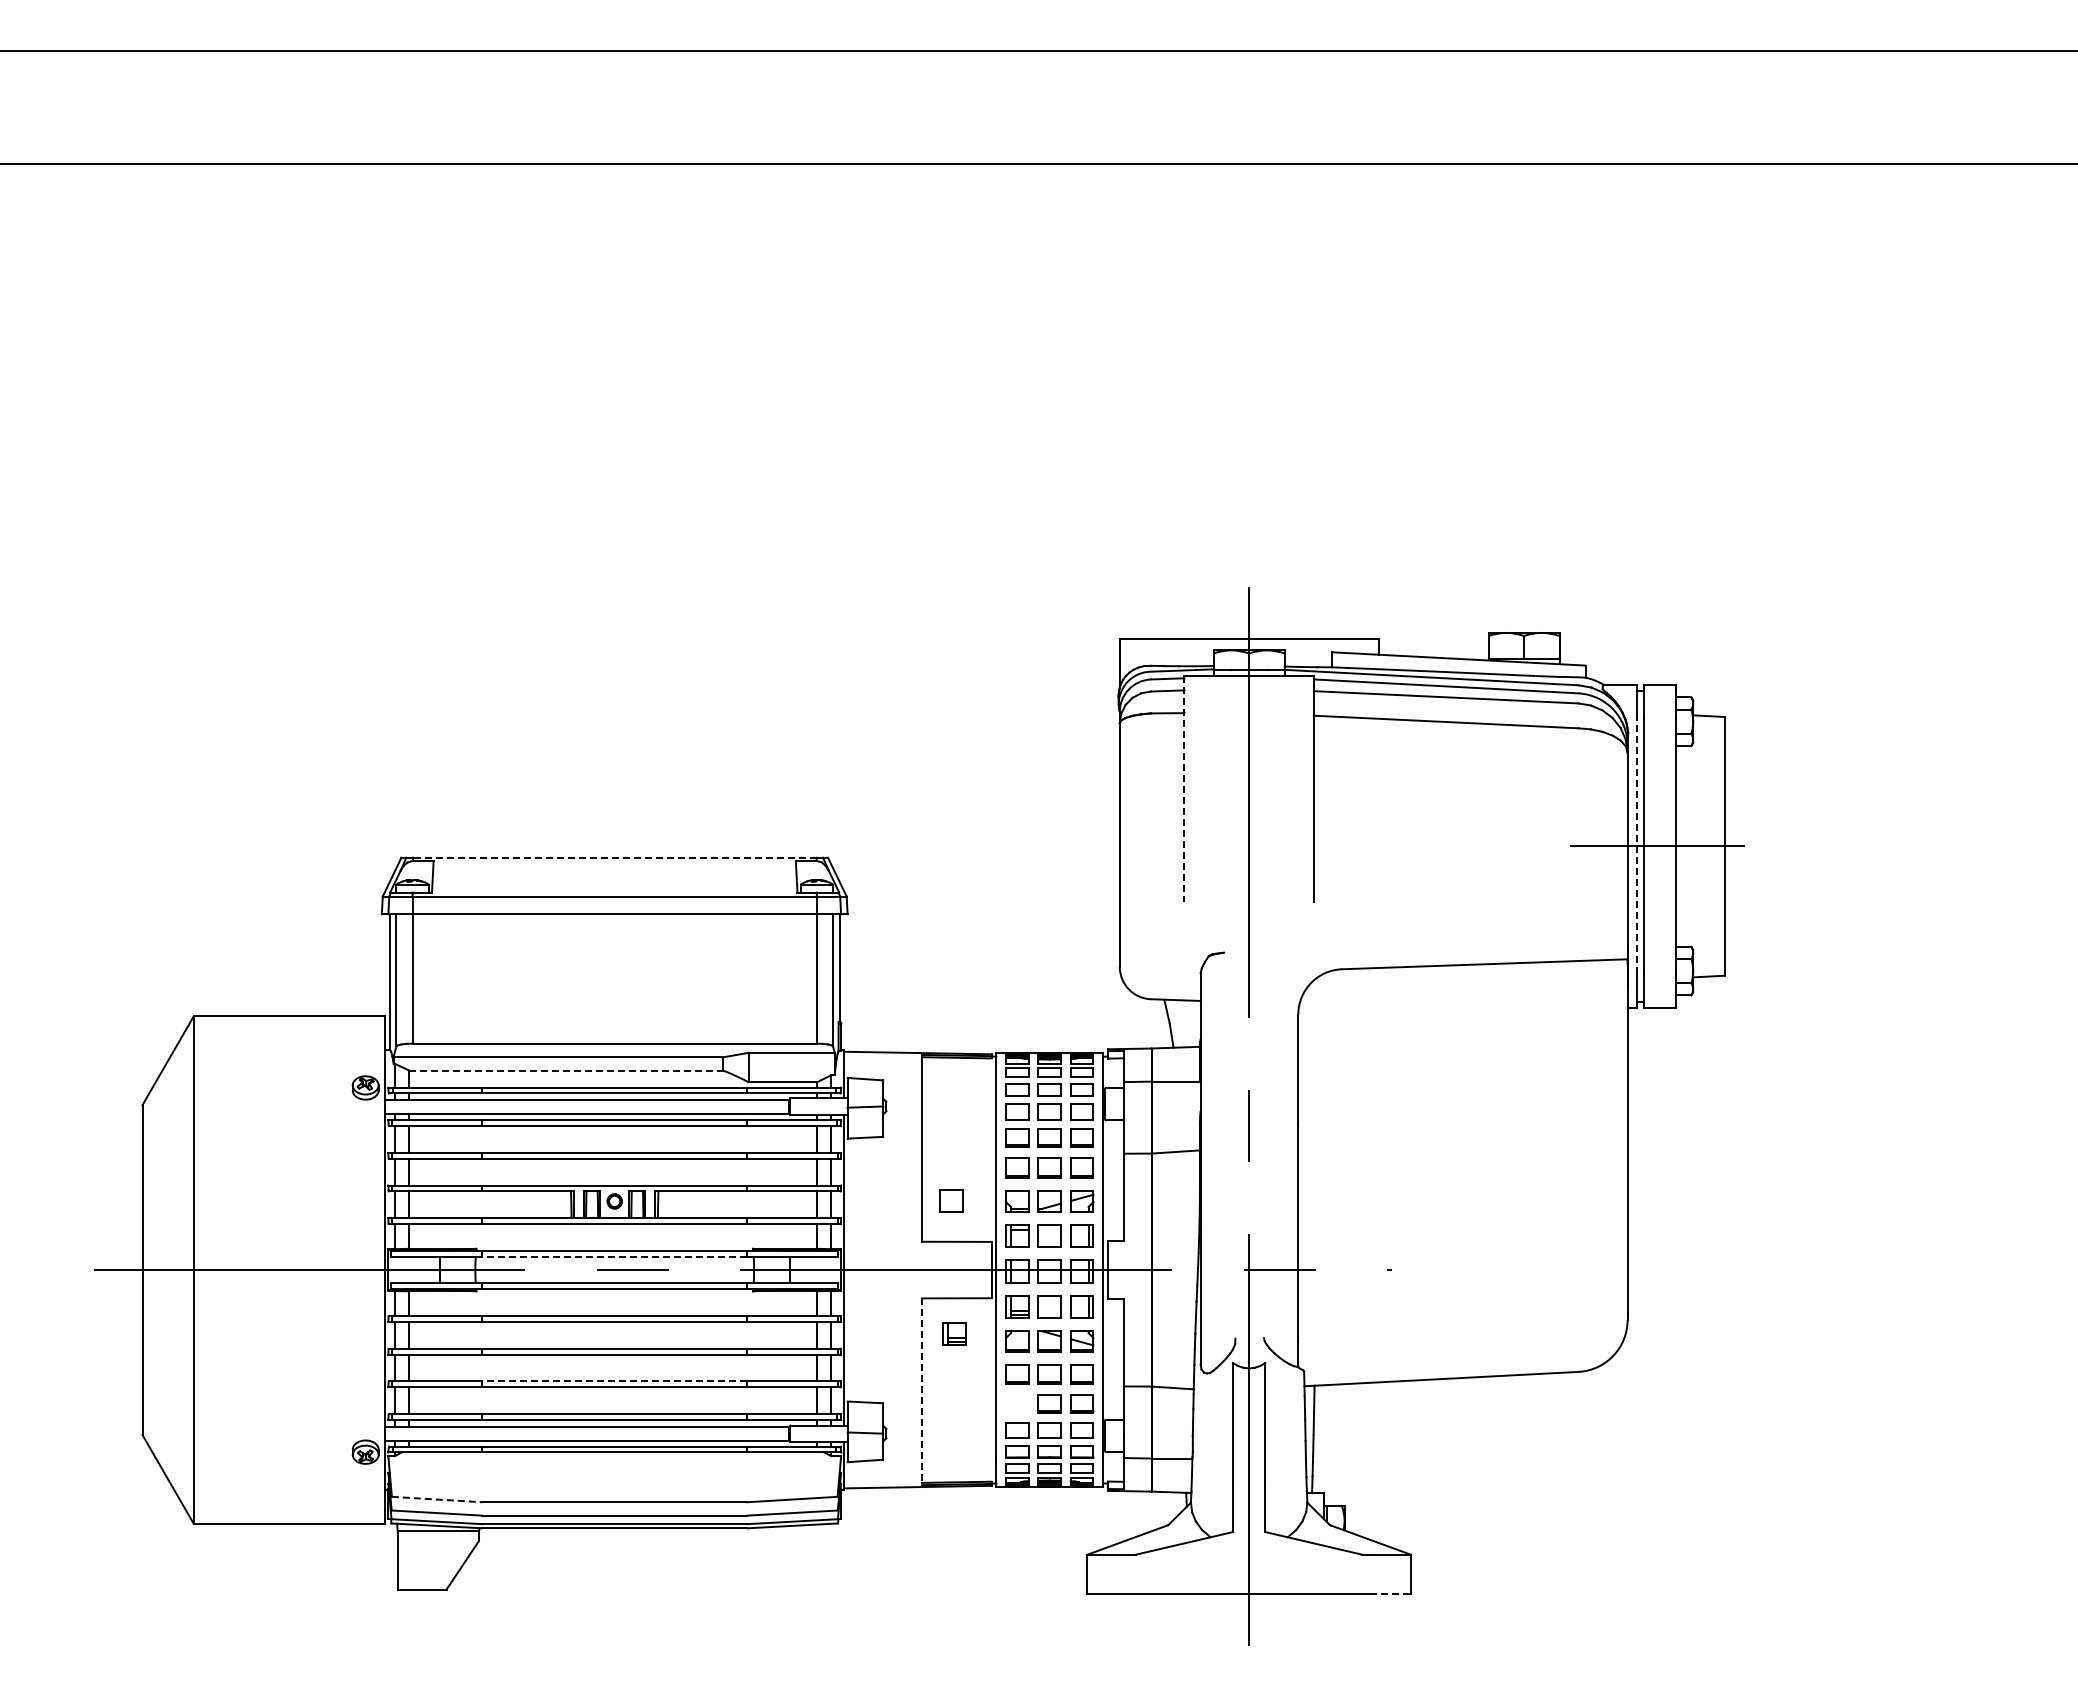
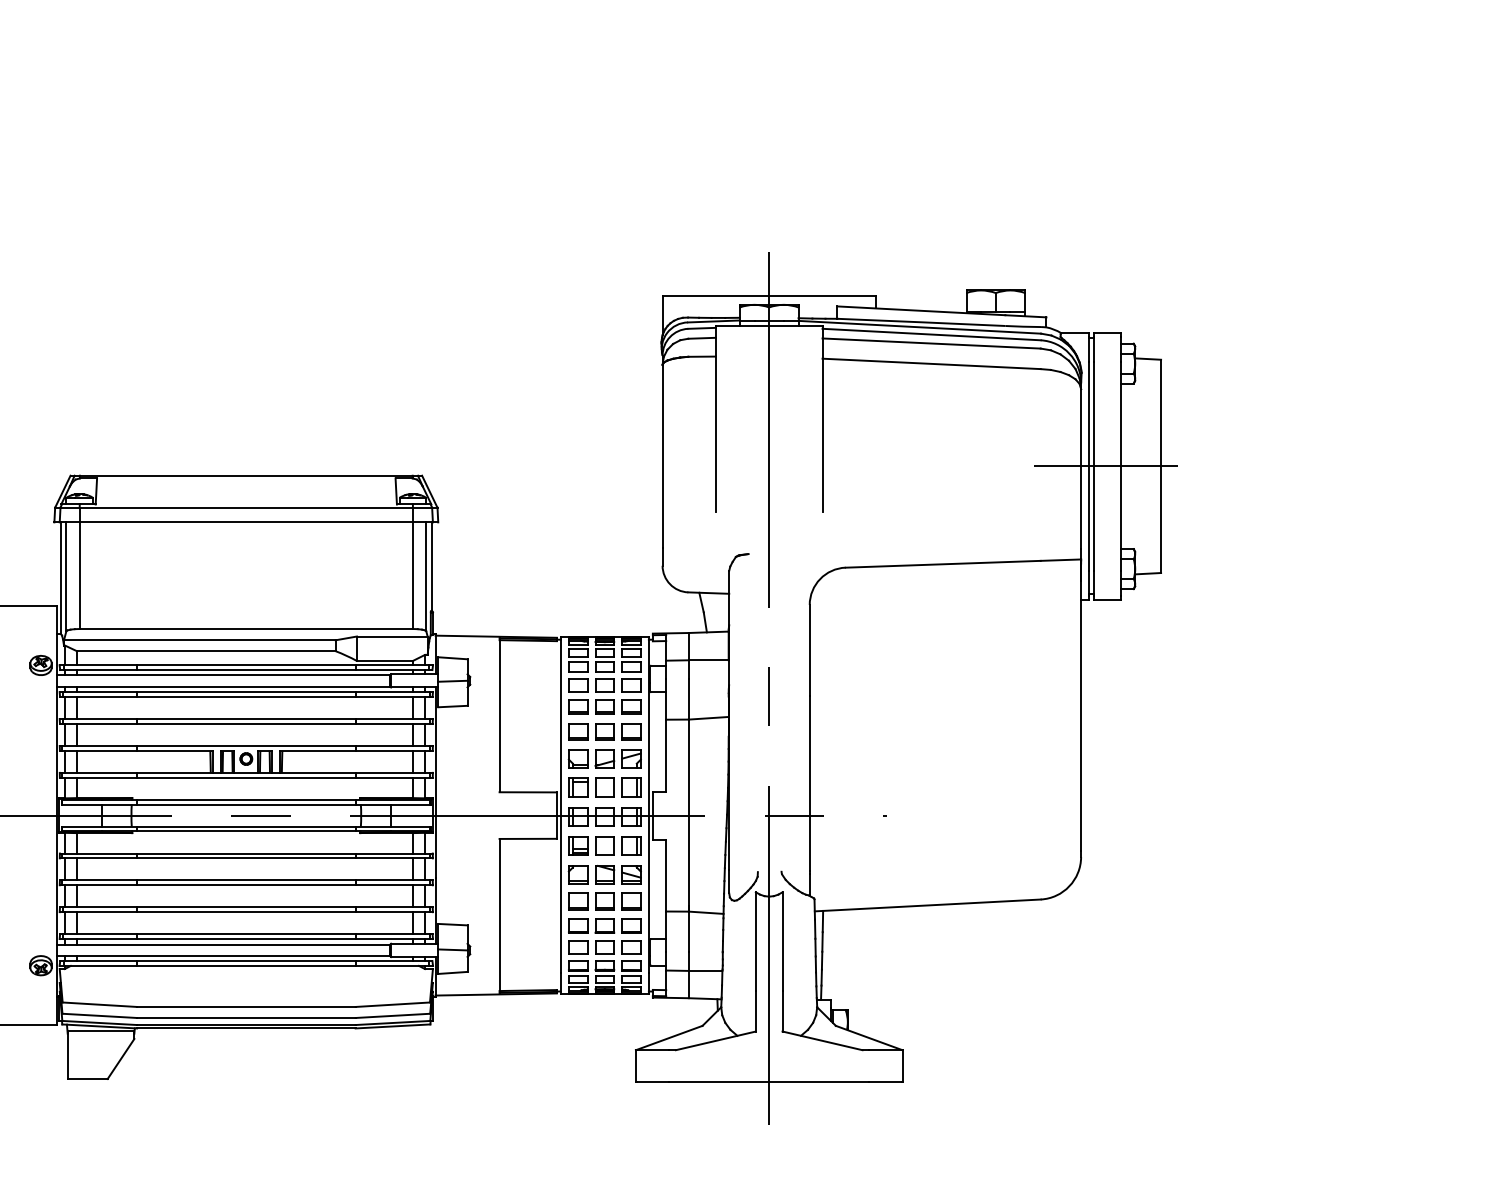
line: (1184, 788) -> (715, 418), dashed -> solid
line: (1637, 845) -> (1089, 465), dashed -> solid
line: (614, 857) -> (246, 475), dashed -> solid
line: (566, 1070) -> (206, 651), dashed -> solid
part: (951, 1200) -> (523, 758), removed
line: (614, 1256) -> (246, 804), dashed -> solid
part: (954, 1333) -> (526, 867), removed
line: (614, 1381) -> (246, 907), dashed -> solid
line: (922, 1392) -> (499, 916), dashed -> solid
part: (1017, 1403) -> (578, 925), added
line: (437, 1499) -> (100, 1004), dashed -> solid
line: (1390, 1593) -> (885, 1082), dashed -> solid

